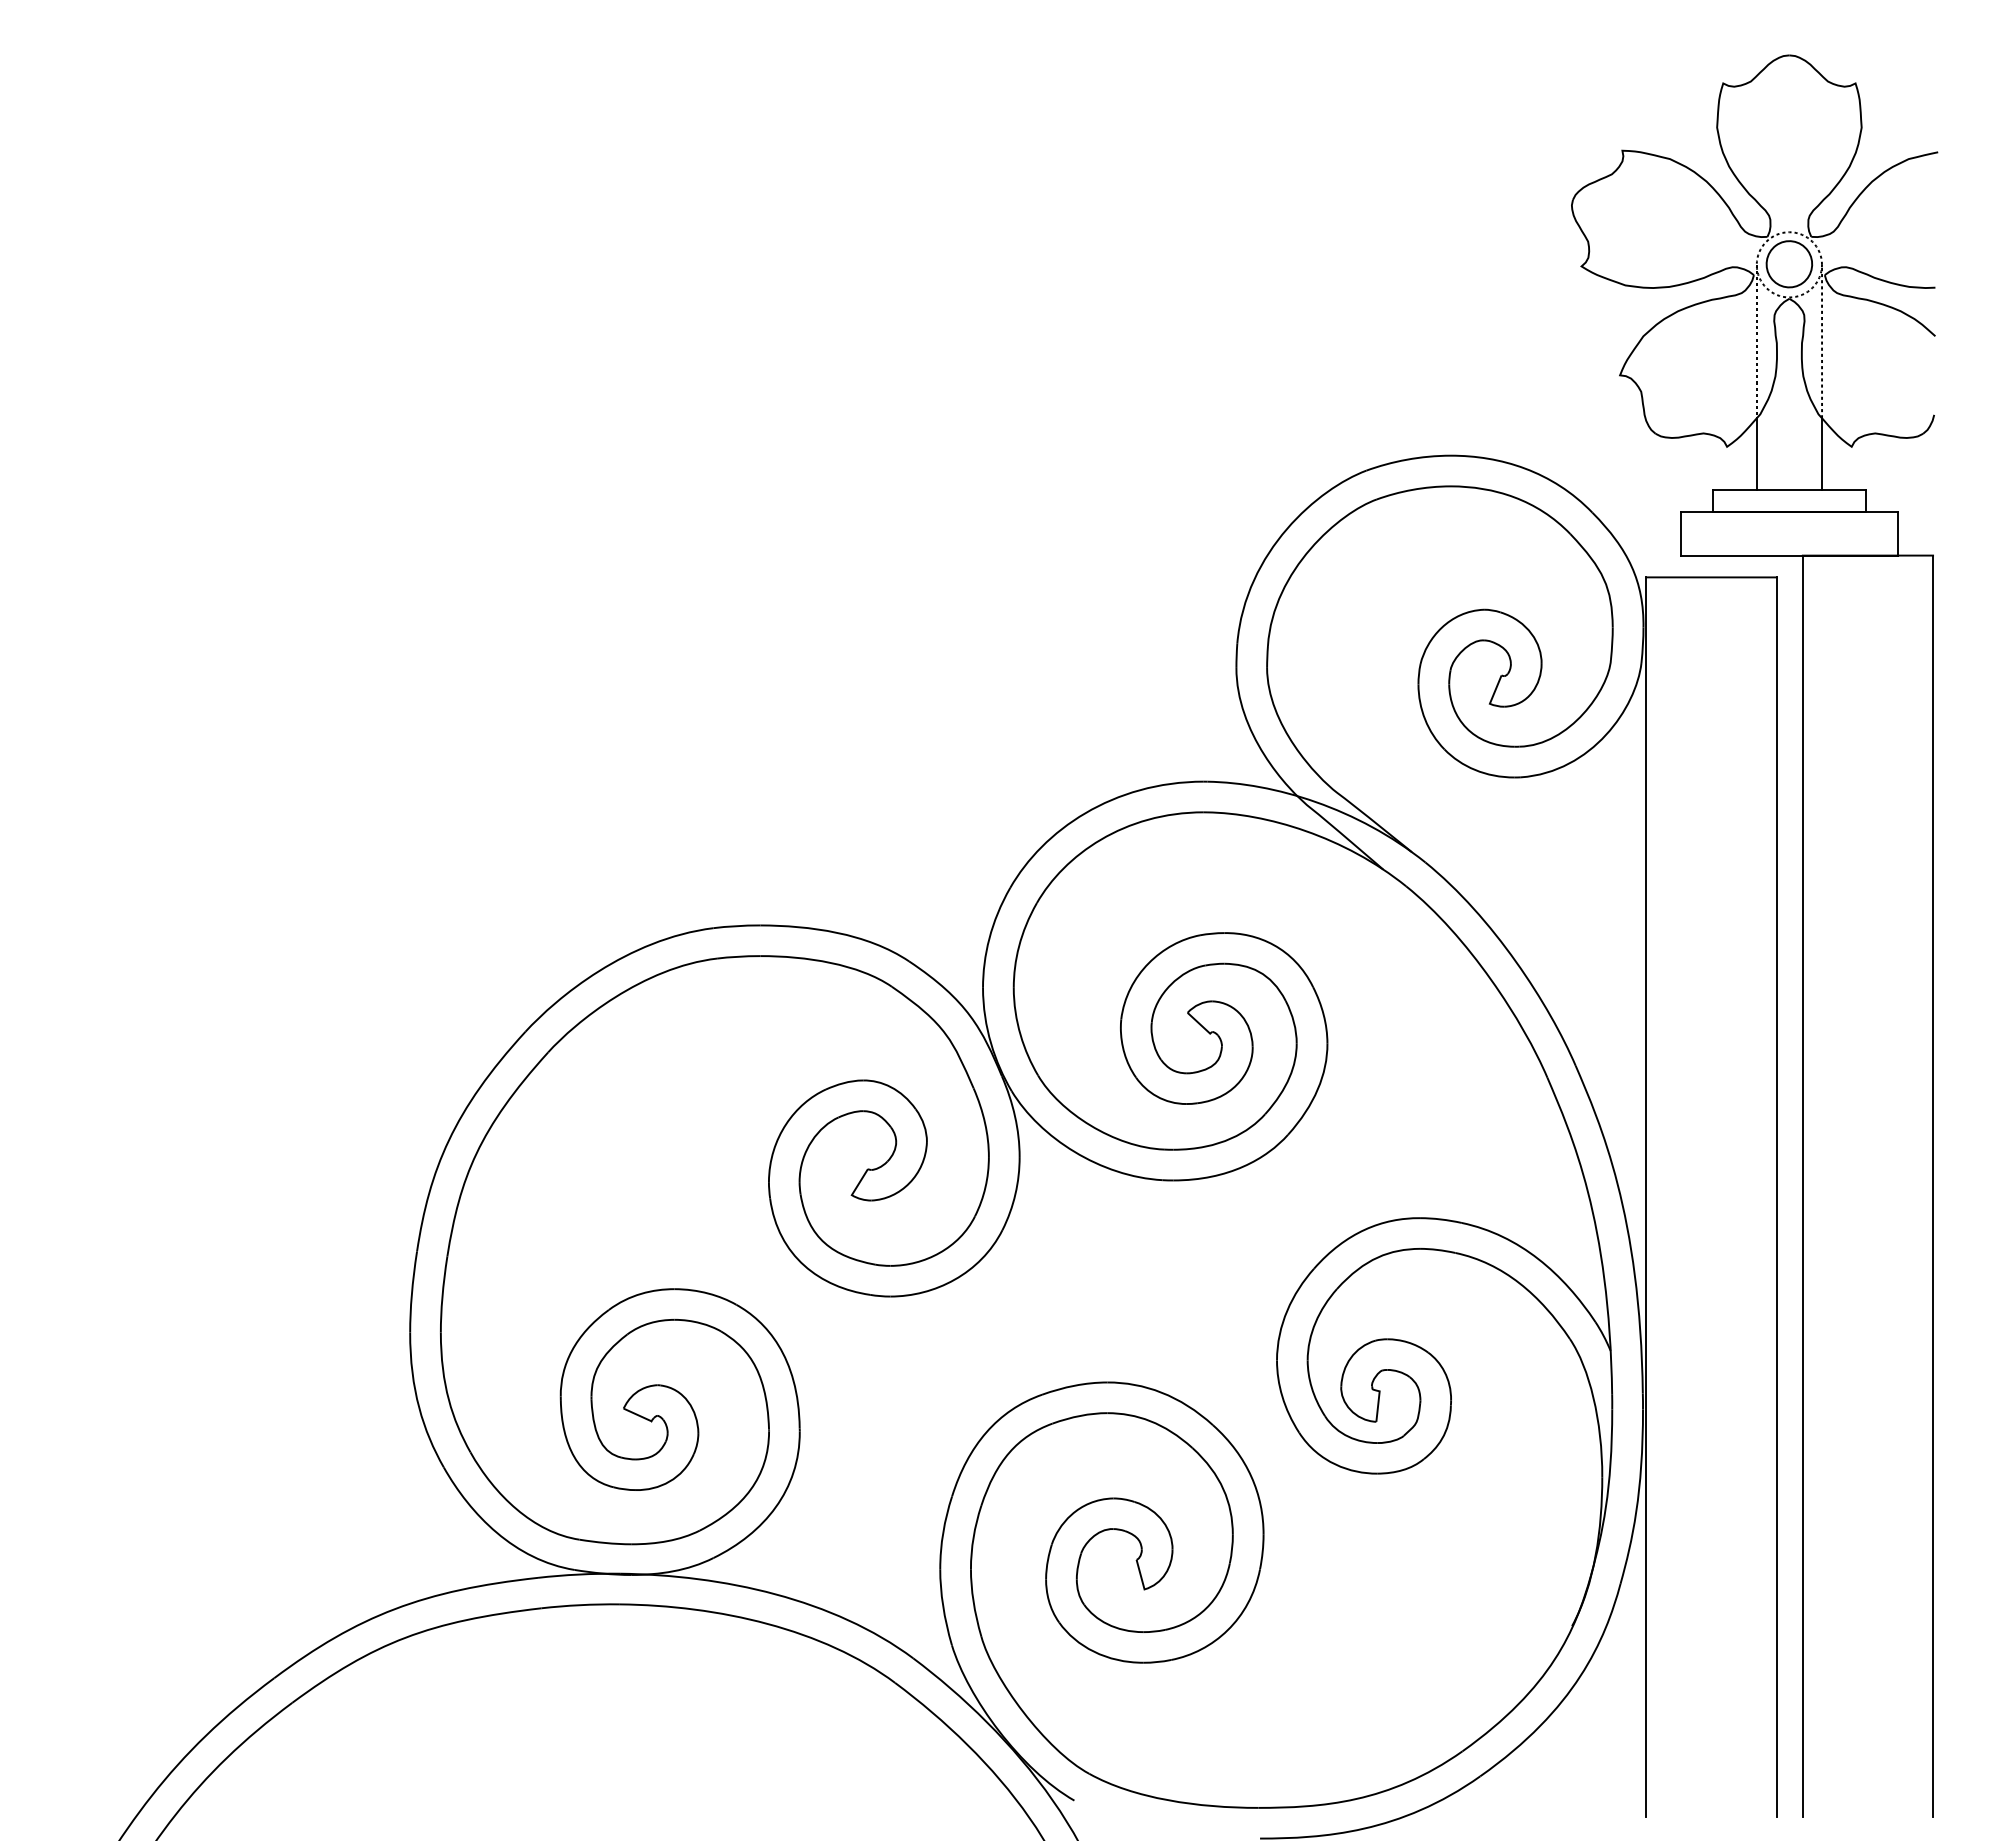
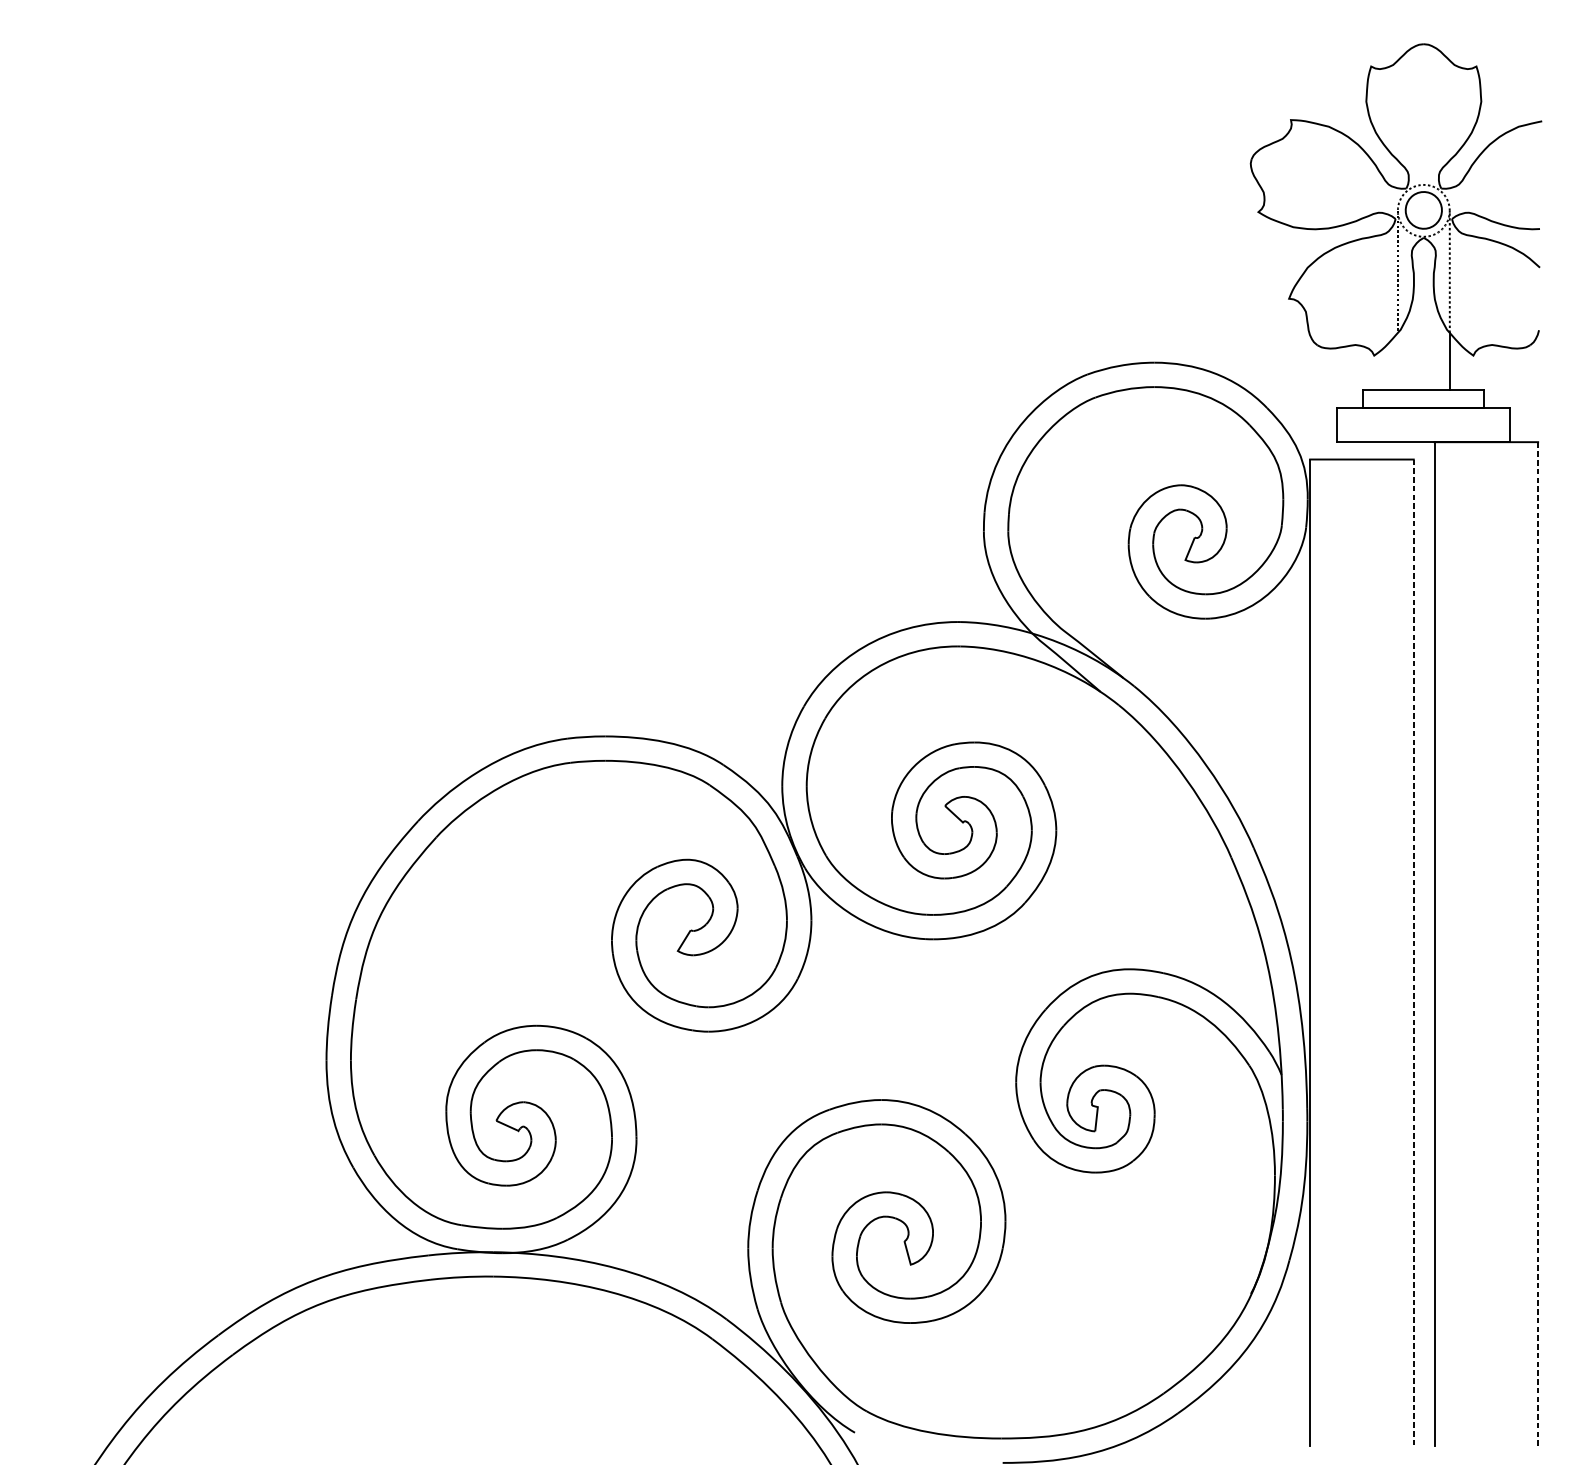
line: (1756, 454) -> (1397, 361), removed
line: (1933, 1186) -> (1538, 944), solid -> dashed
line: (1776, 1197) -> (1413, 952), solid -> dashed

